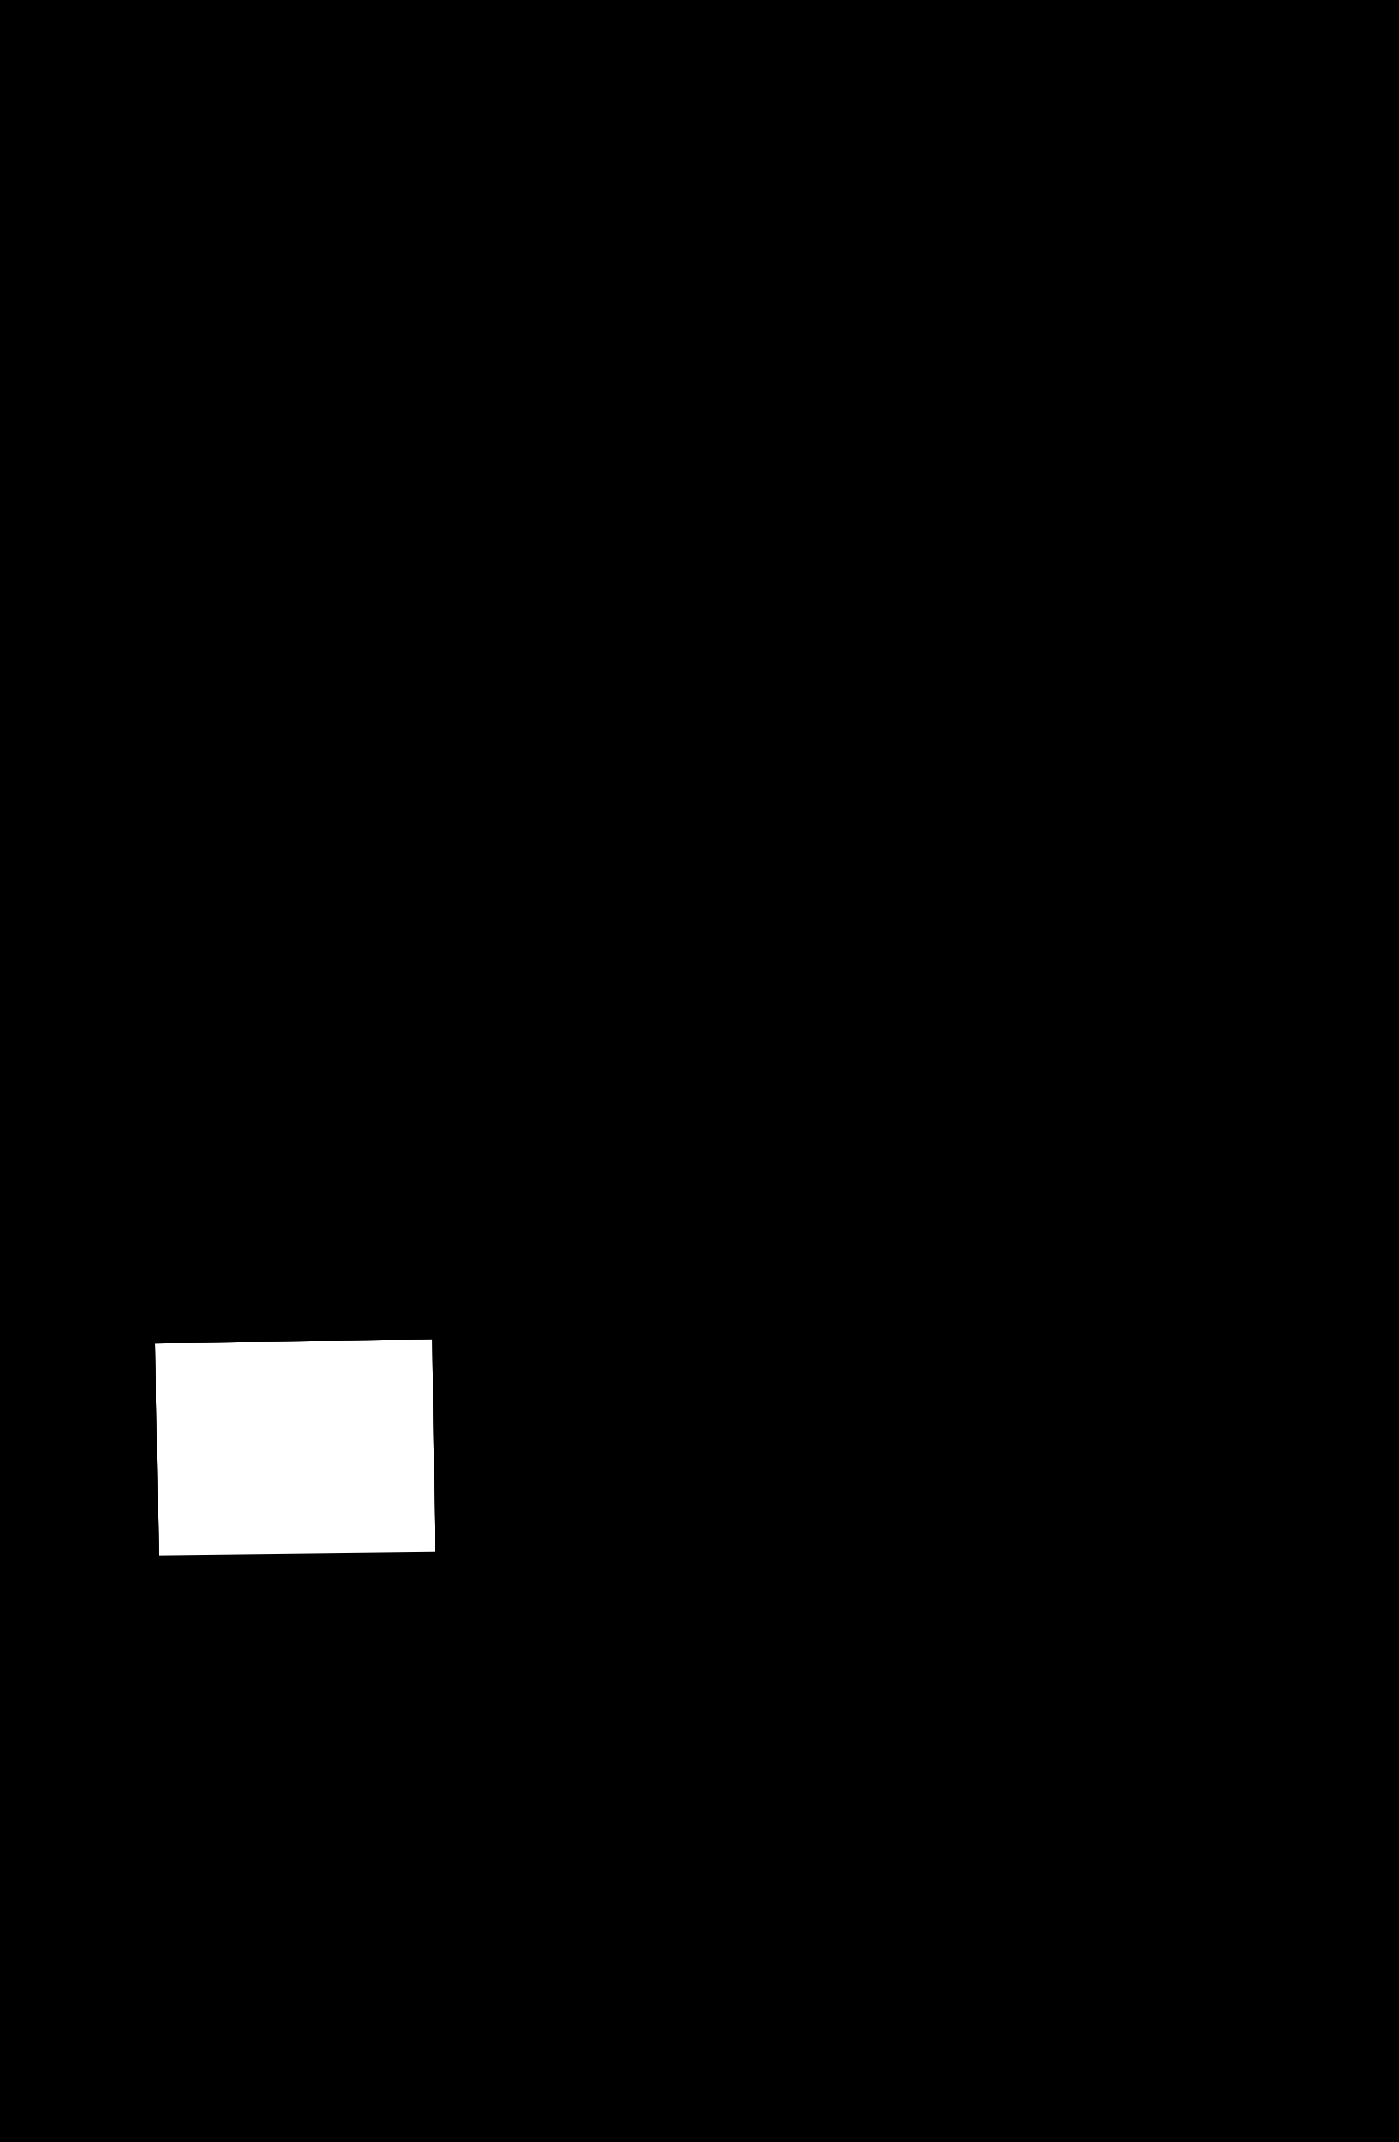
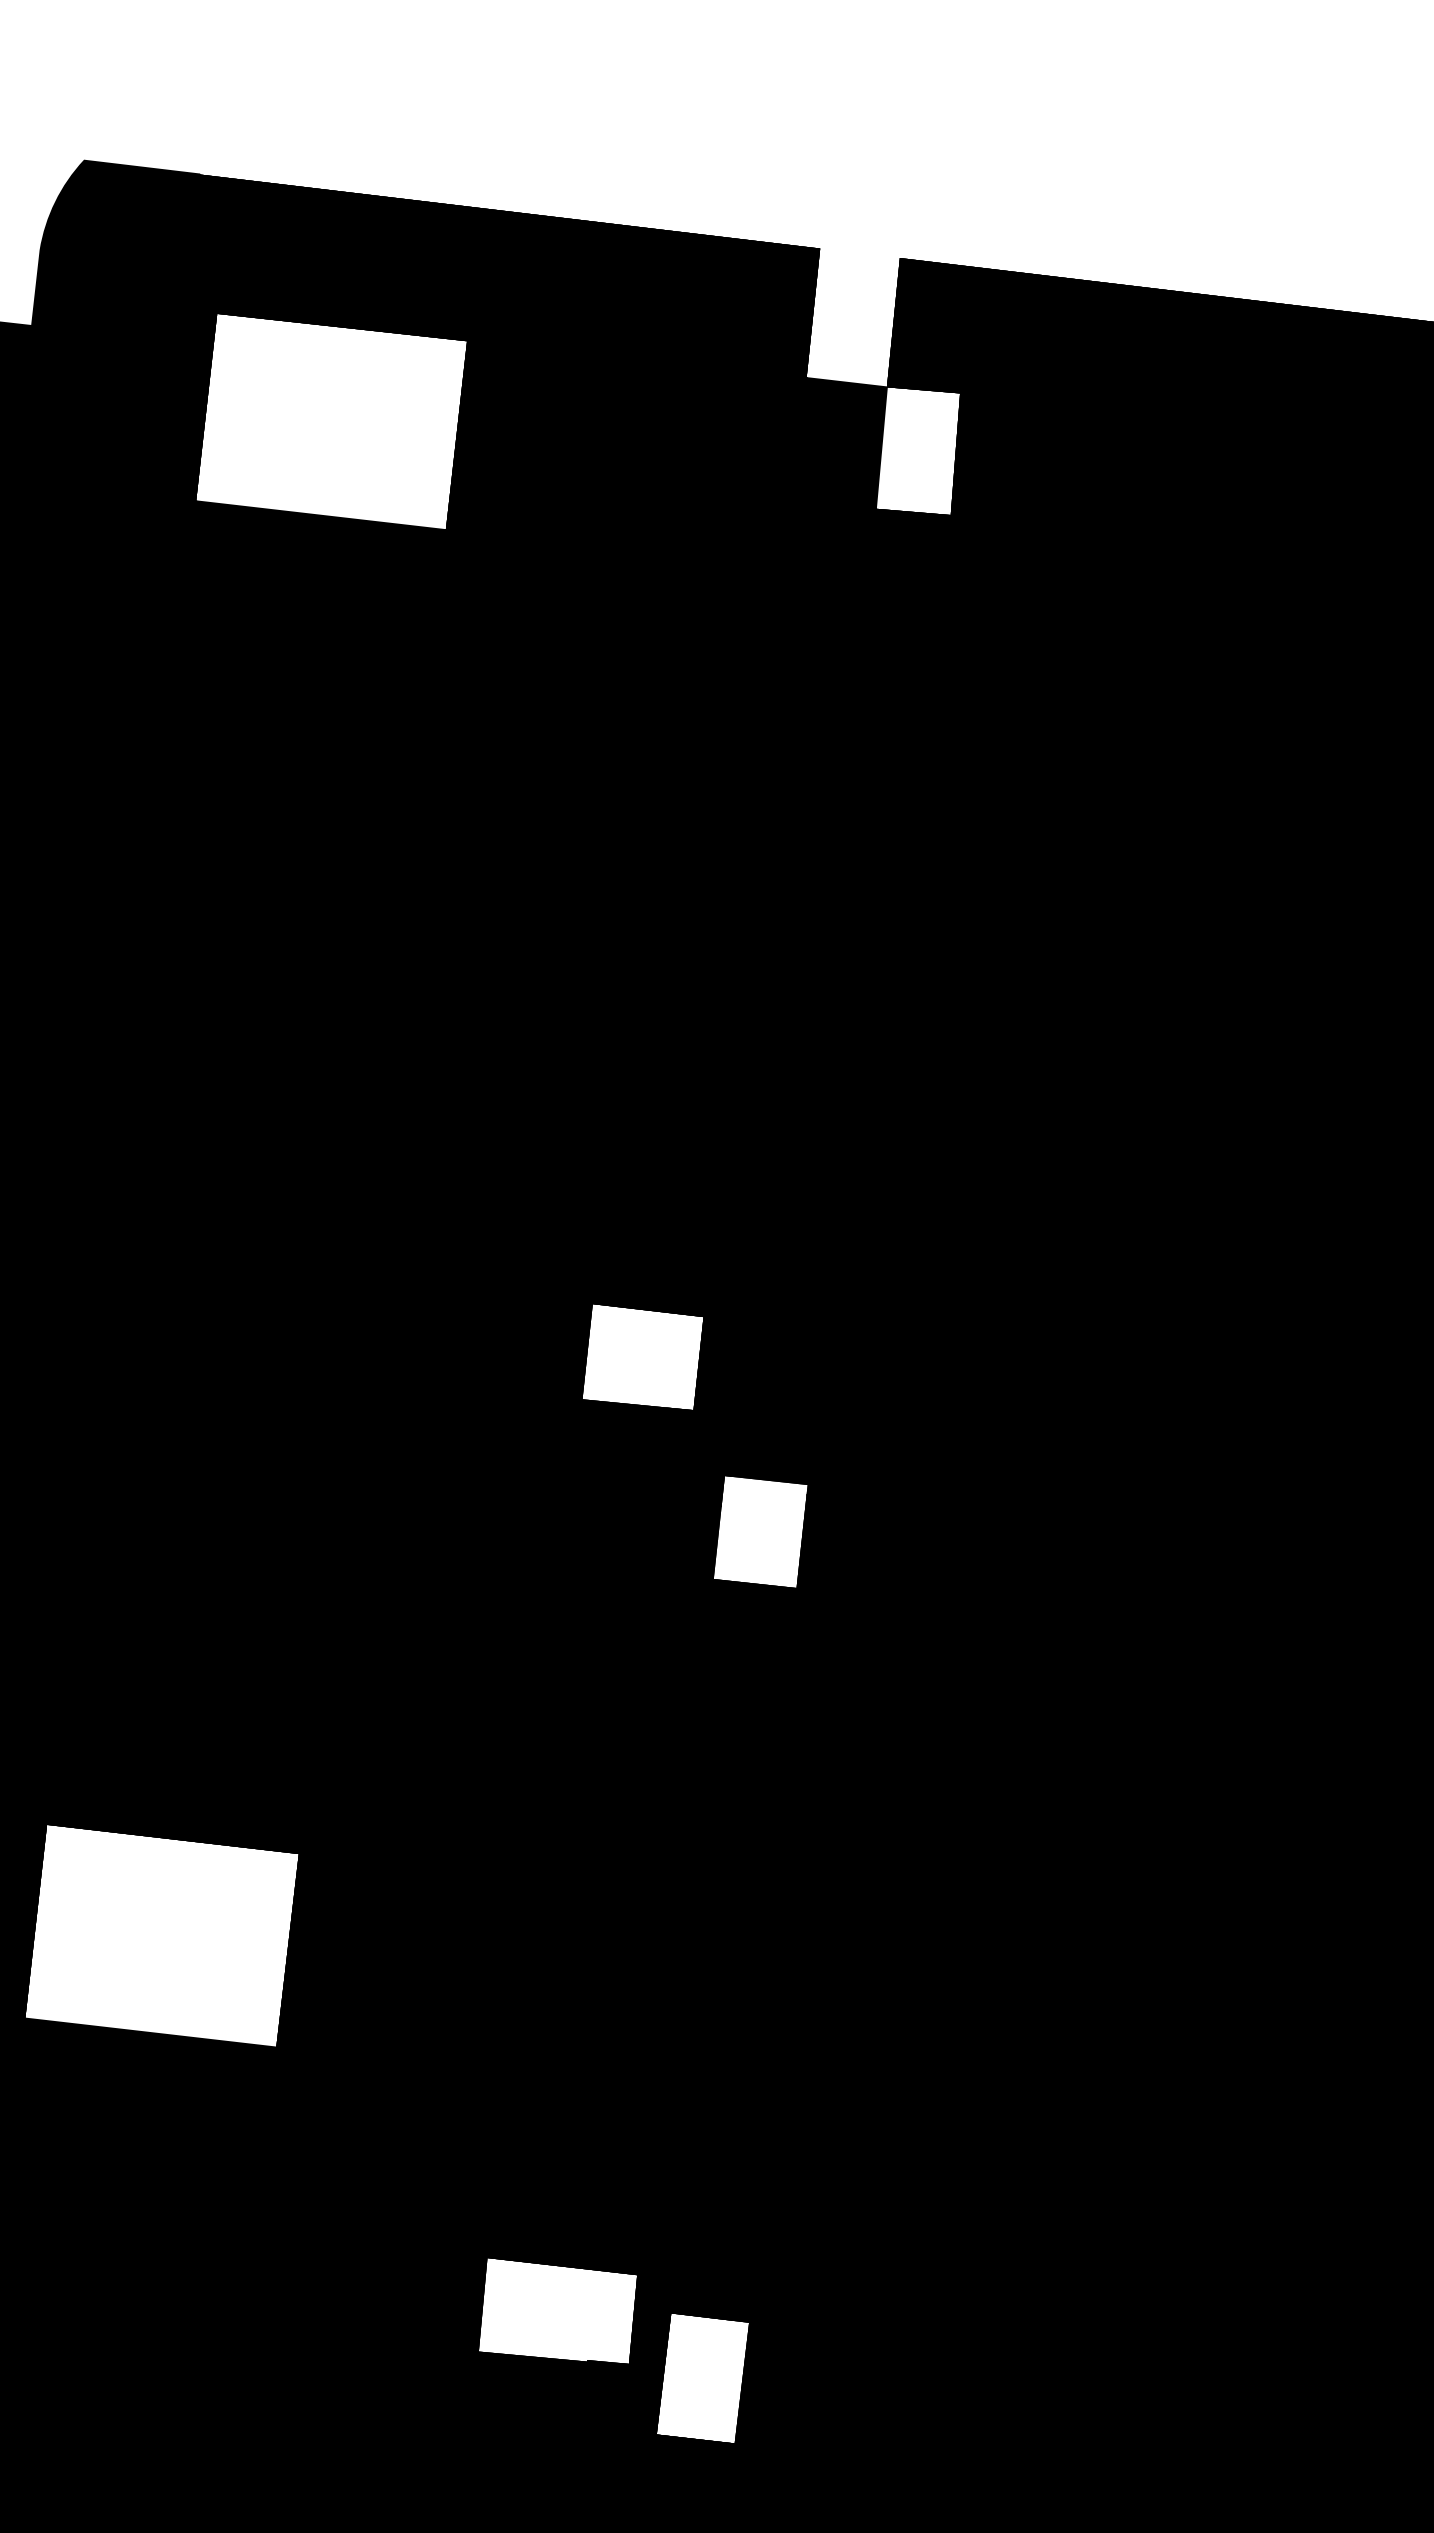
fill: (736, 751) -> (642, 1357), removed
fill: (888, 924) -> (760, 1532), removed
fill: (778, 1798) -> (557, 2310), removed
fill: (945, 1852) -> (702, 2378), removed

